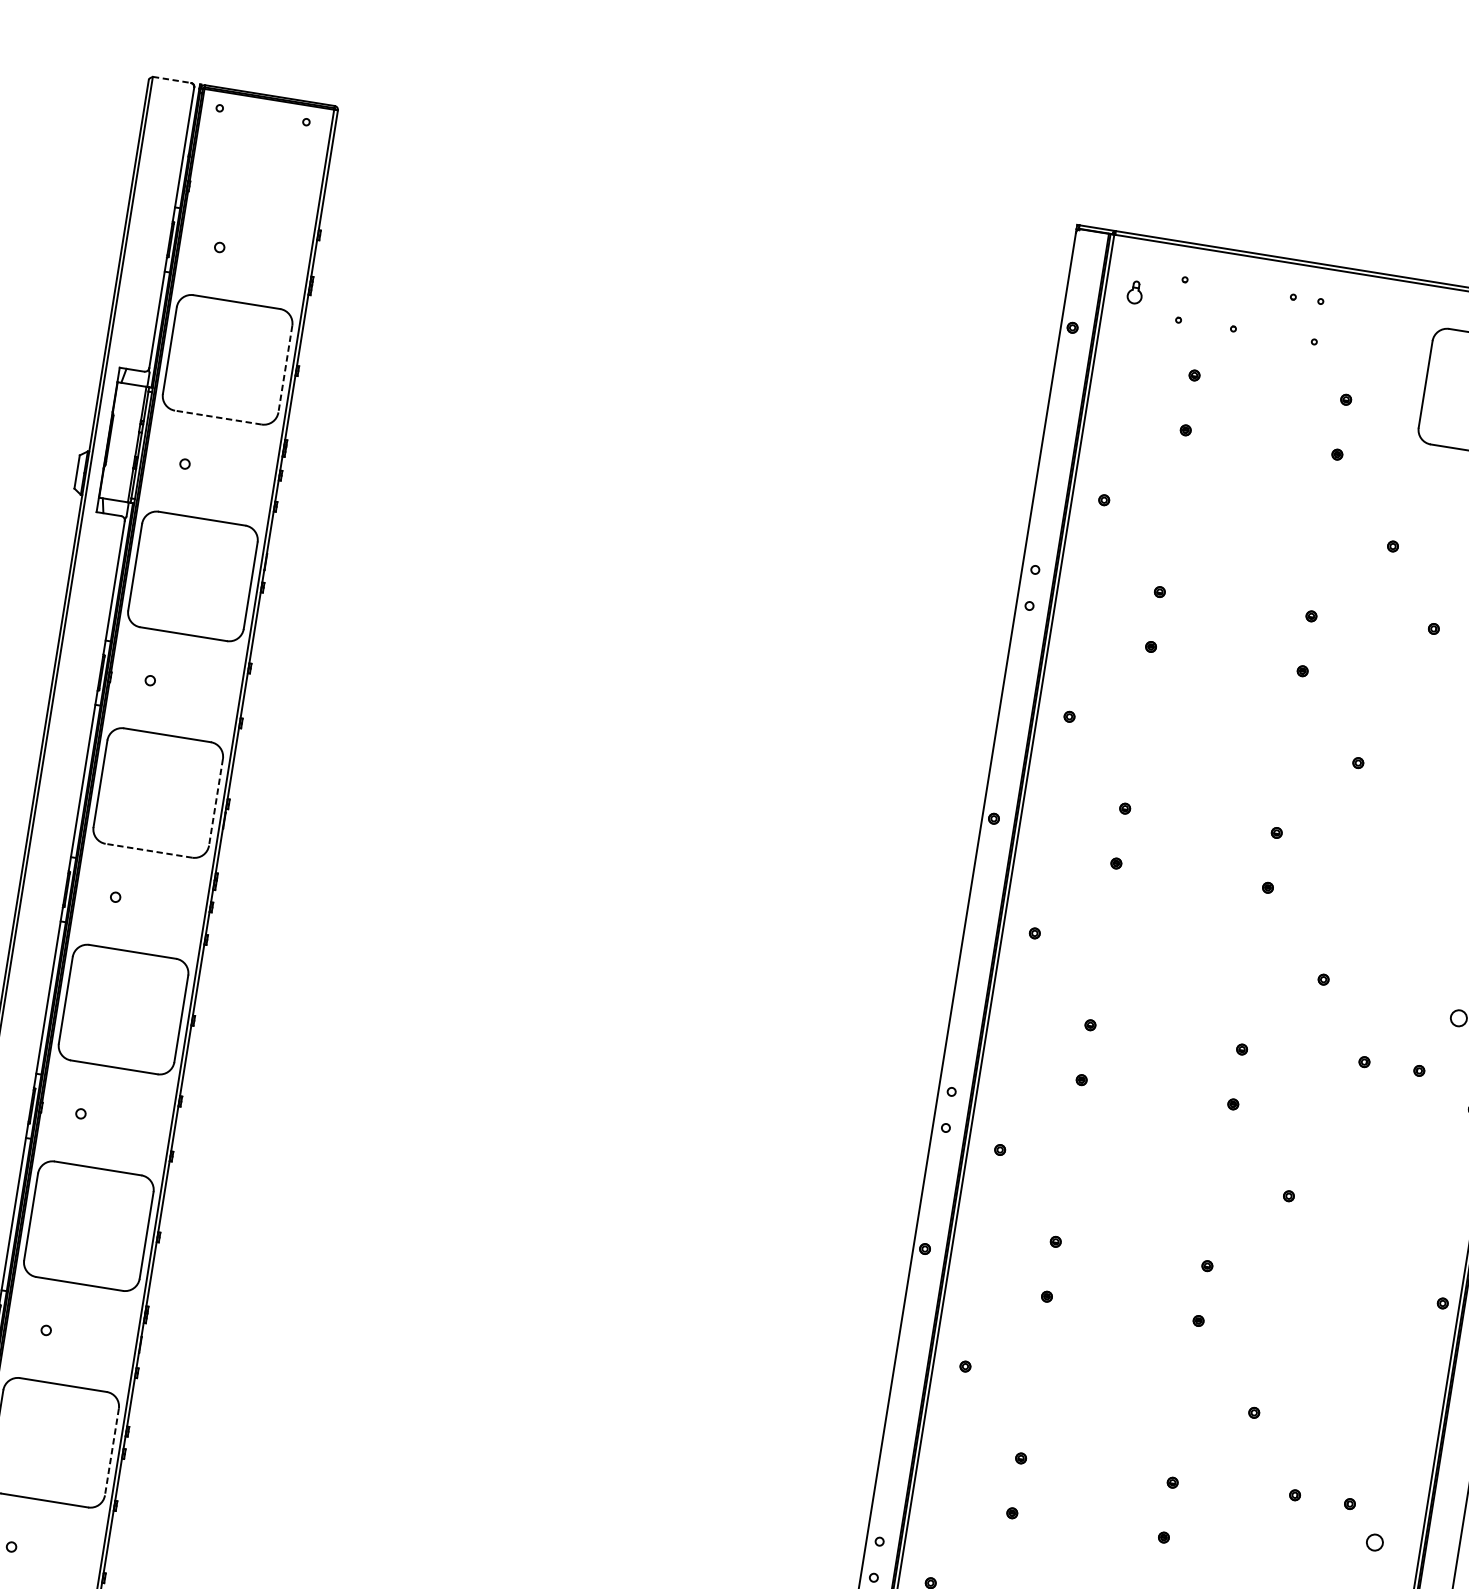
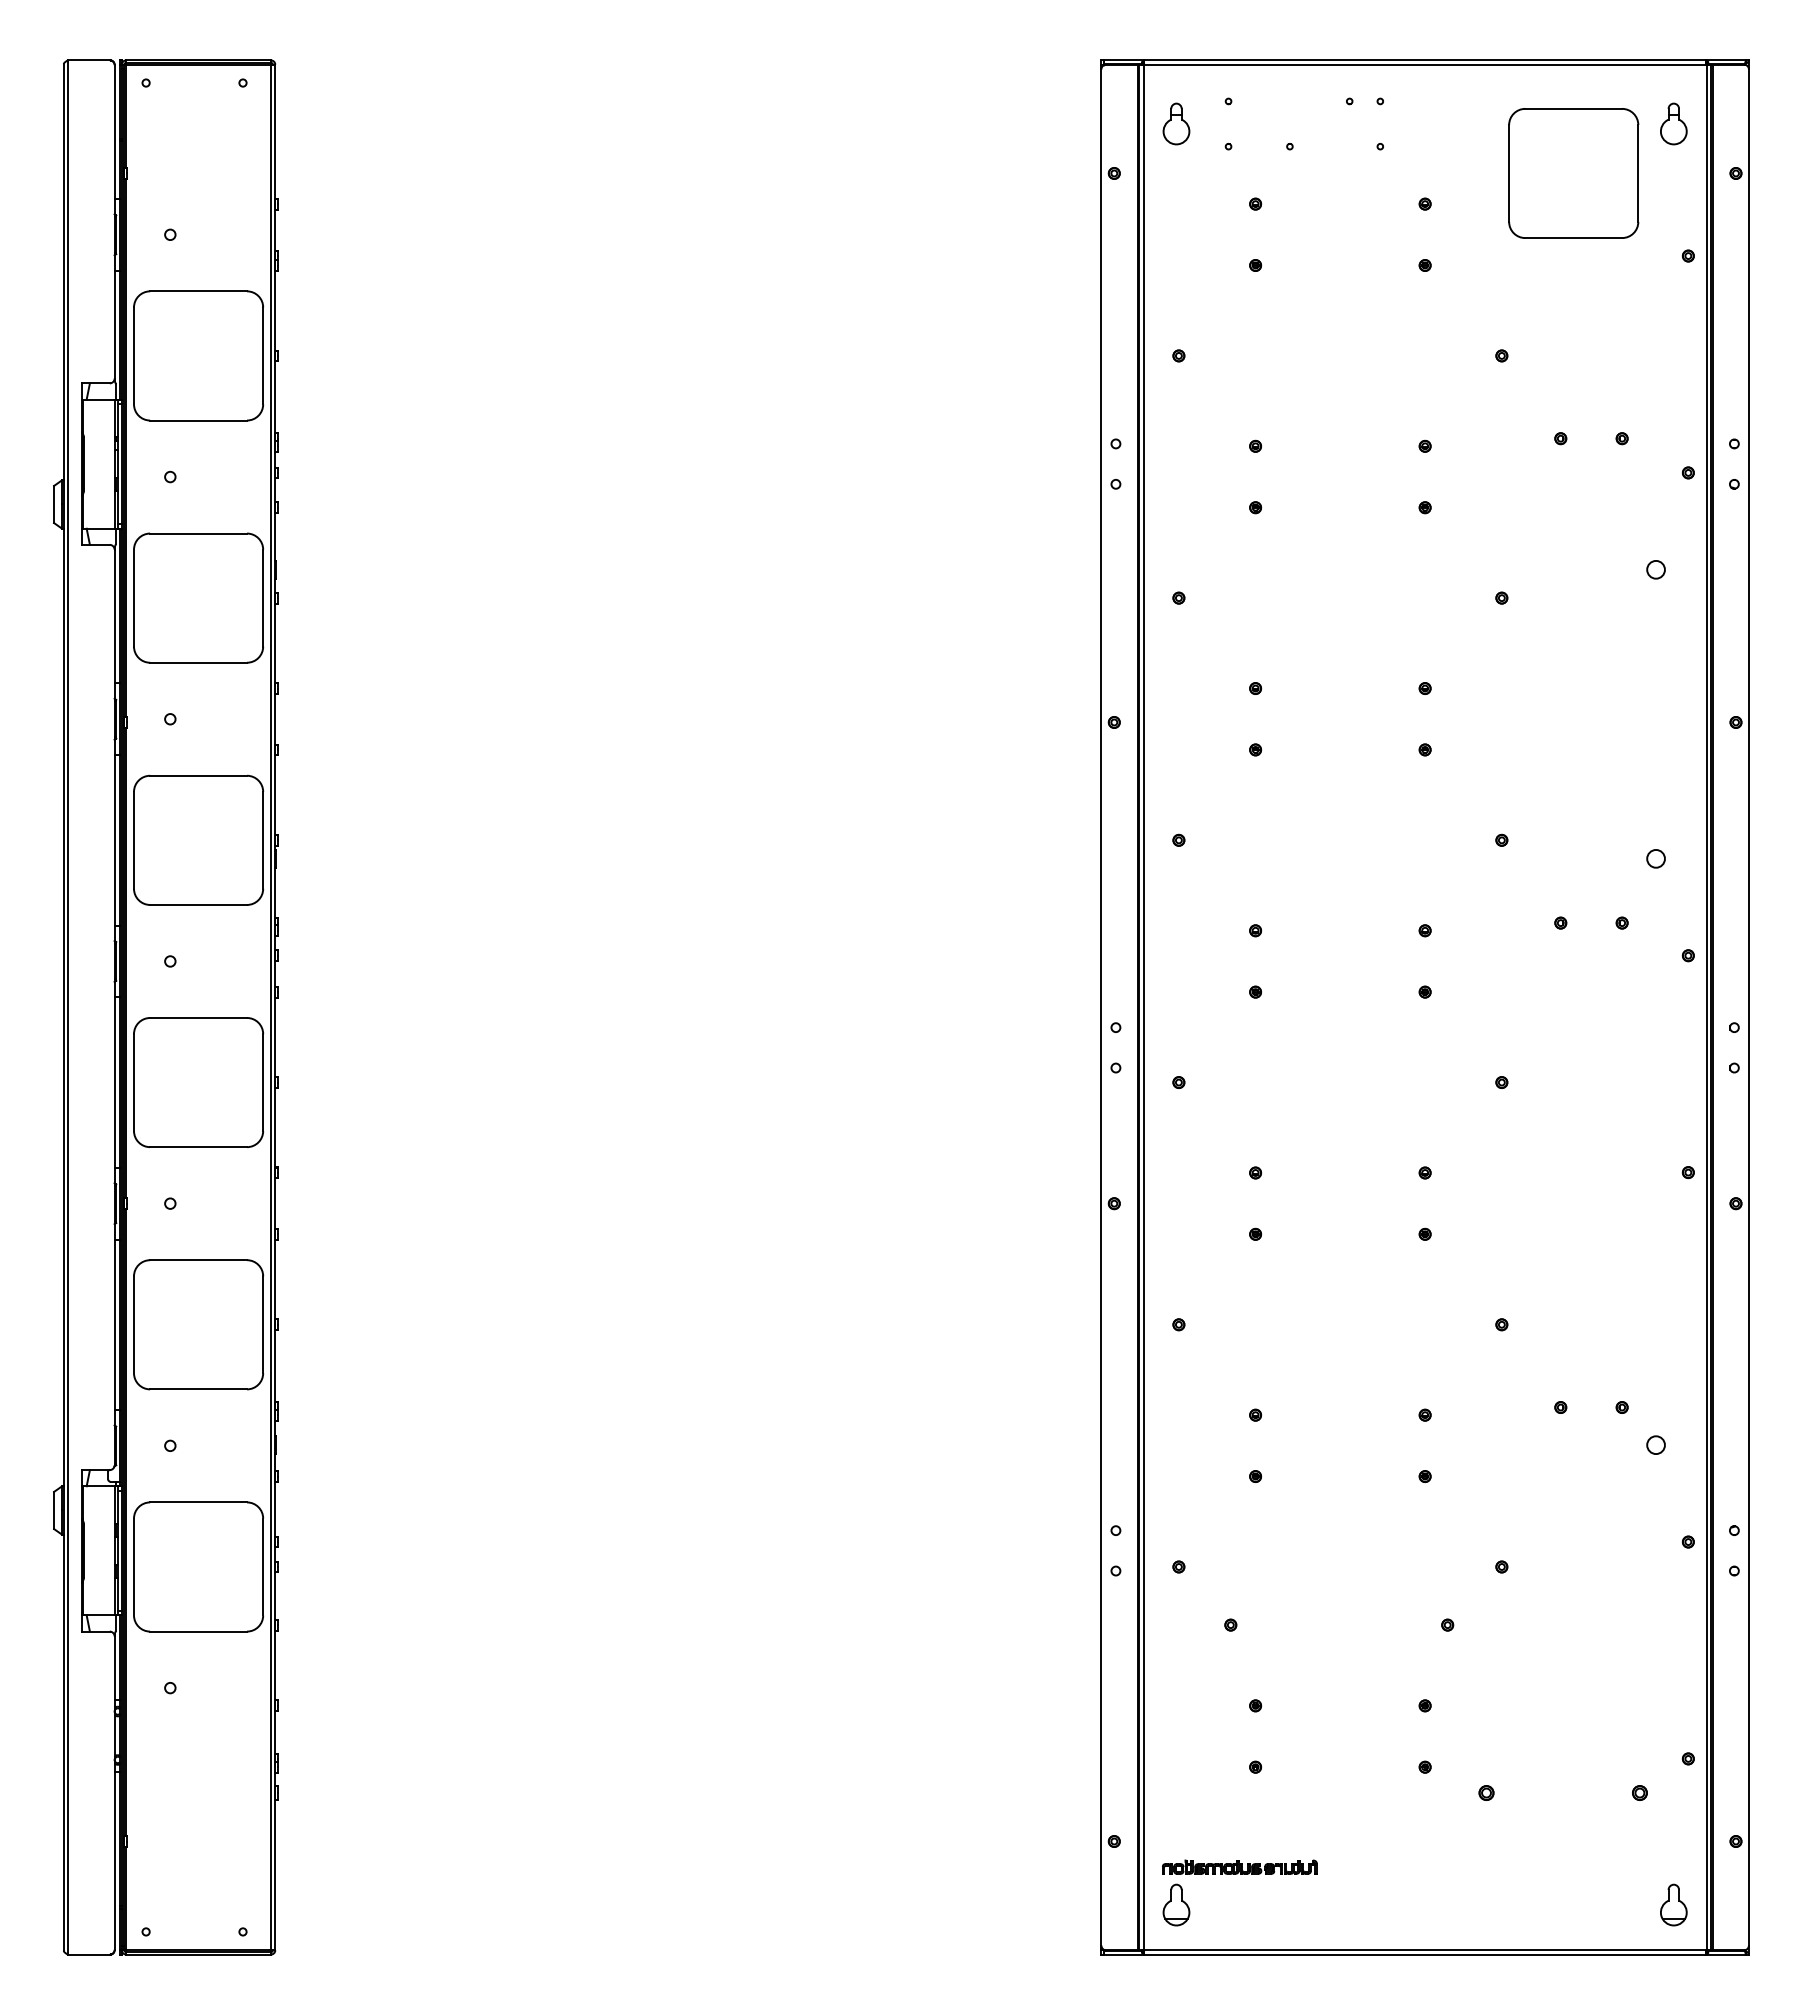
line: (172, 80) -> (89, 60), dashed -> solid
part: (1135, 292) -> (1176, 123), size x1.67
line: (285, 369) -> (263, 356), dashed -> solid
line: (218, 417) -> (198, 420), dashed -> solid
line: (216, 802) -> (263, 840), dashed -> solid
line: (148, 850) -> (198, 904), dashed -> solid
line: (112, 1452) -> (263, 1567), dashed -> solid

